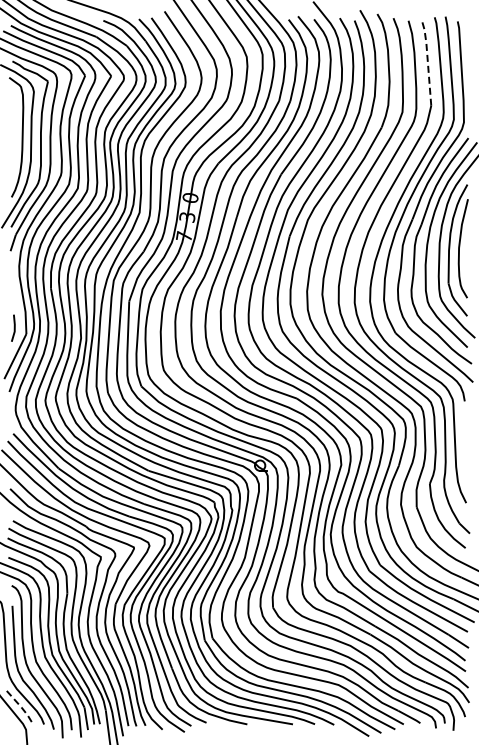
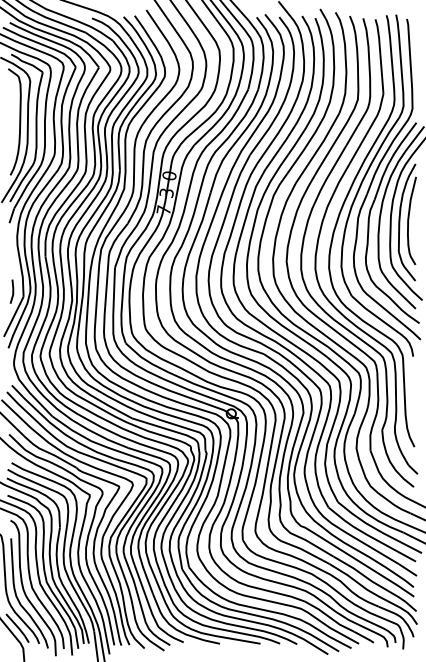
line: (427, 61) -> (380, 54), dashed -> solid
line: (21, 707) -> (19, 628), dashed -> solid

